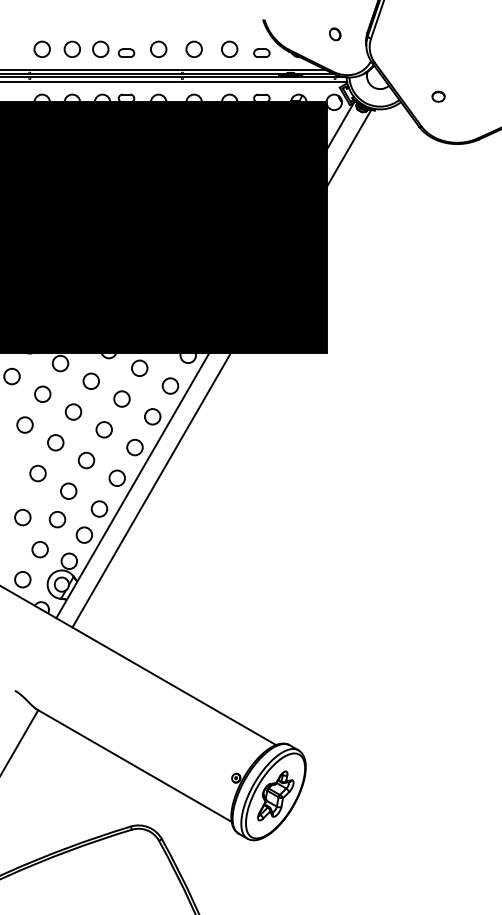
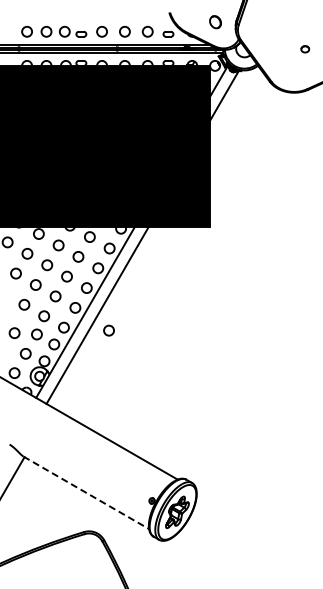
part: (334, 33) -> (215, 21), size x1.6
part: (438, 97) -> (305, 49), moved
circle: (168, 513) -> (108, 330), added
line: (134, 765) -> (86, 492), solid -> dashed

